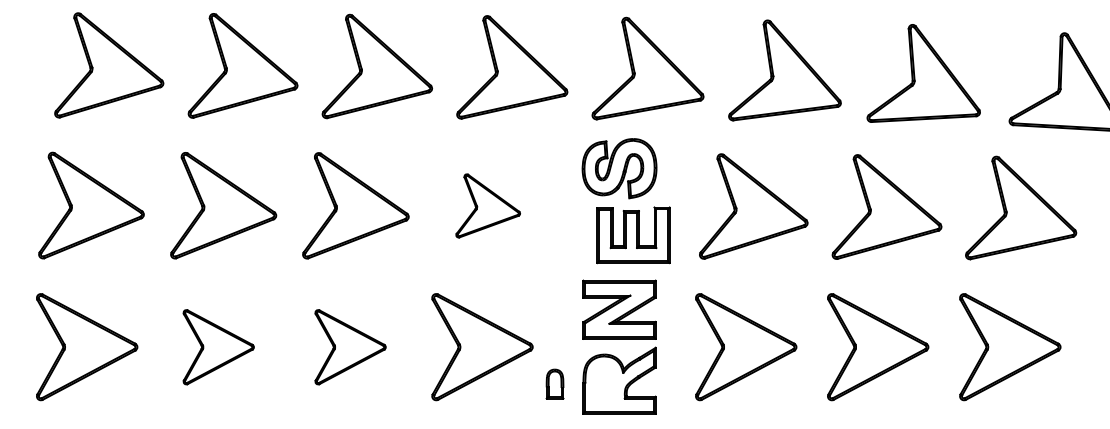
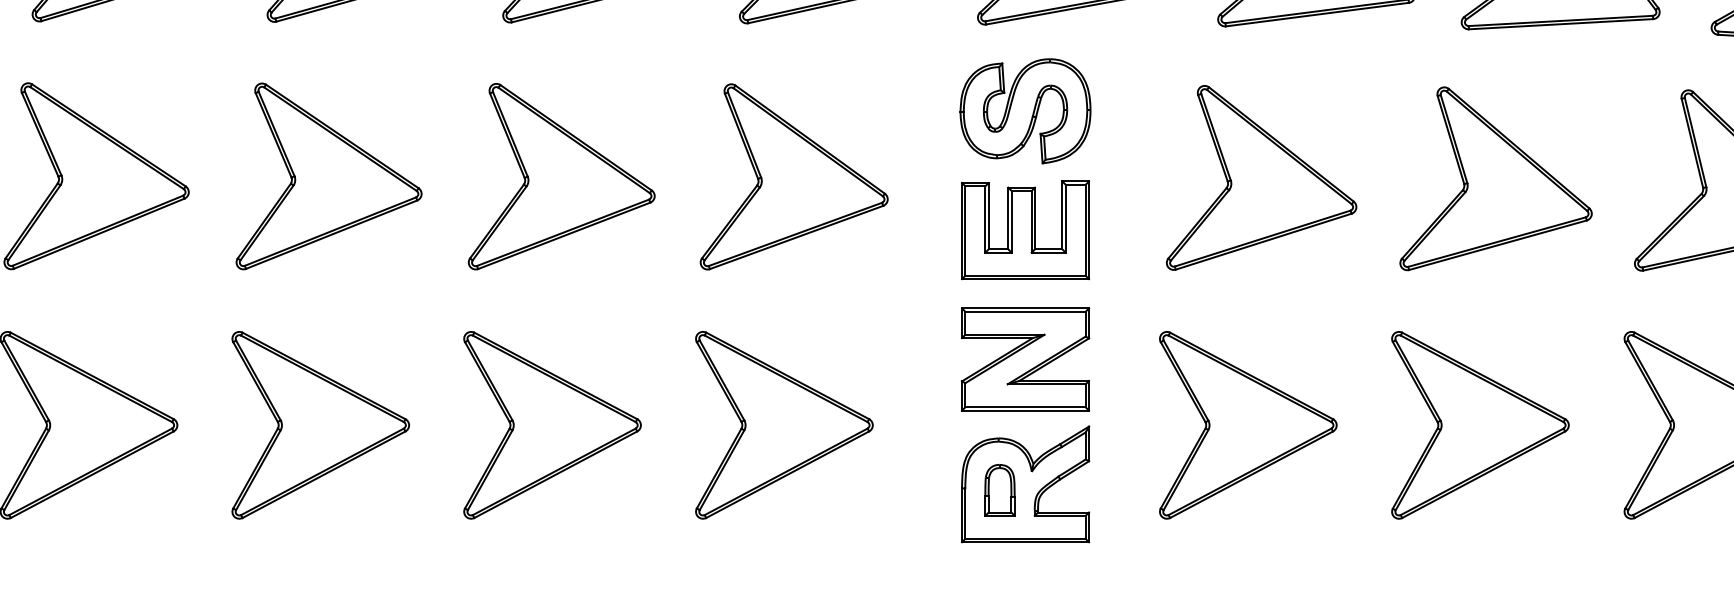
part: (488, 205) -> (794, 176), size x1.67
part: (633, 235) -> (1025, 230), moved
part: (218, 347) -> (320, 425), size x1.43
part: (350, 347) -> (552, 425), size x1.43
part: (554, 383) -> (999, 489), moved

